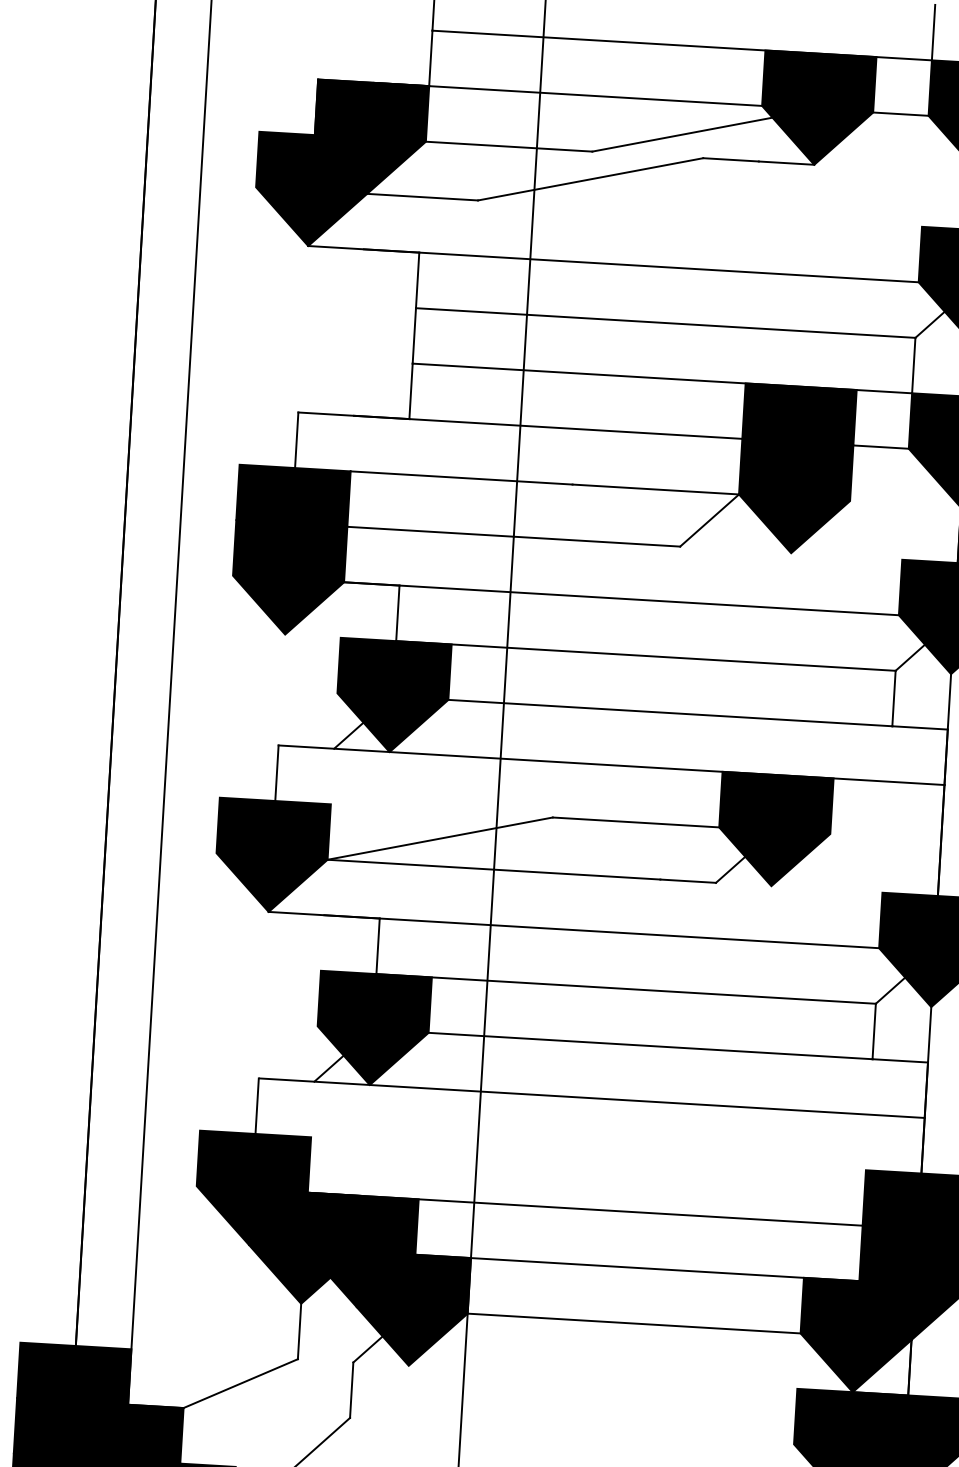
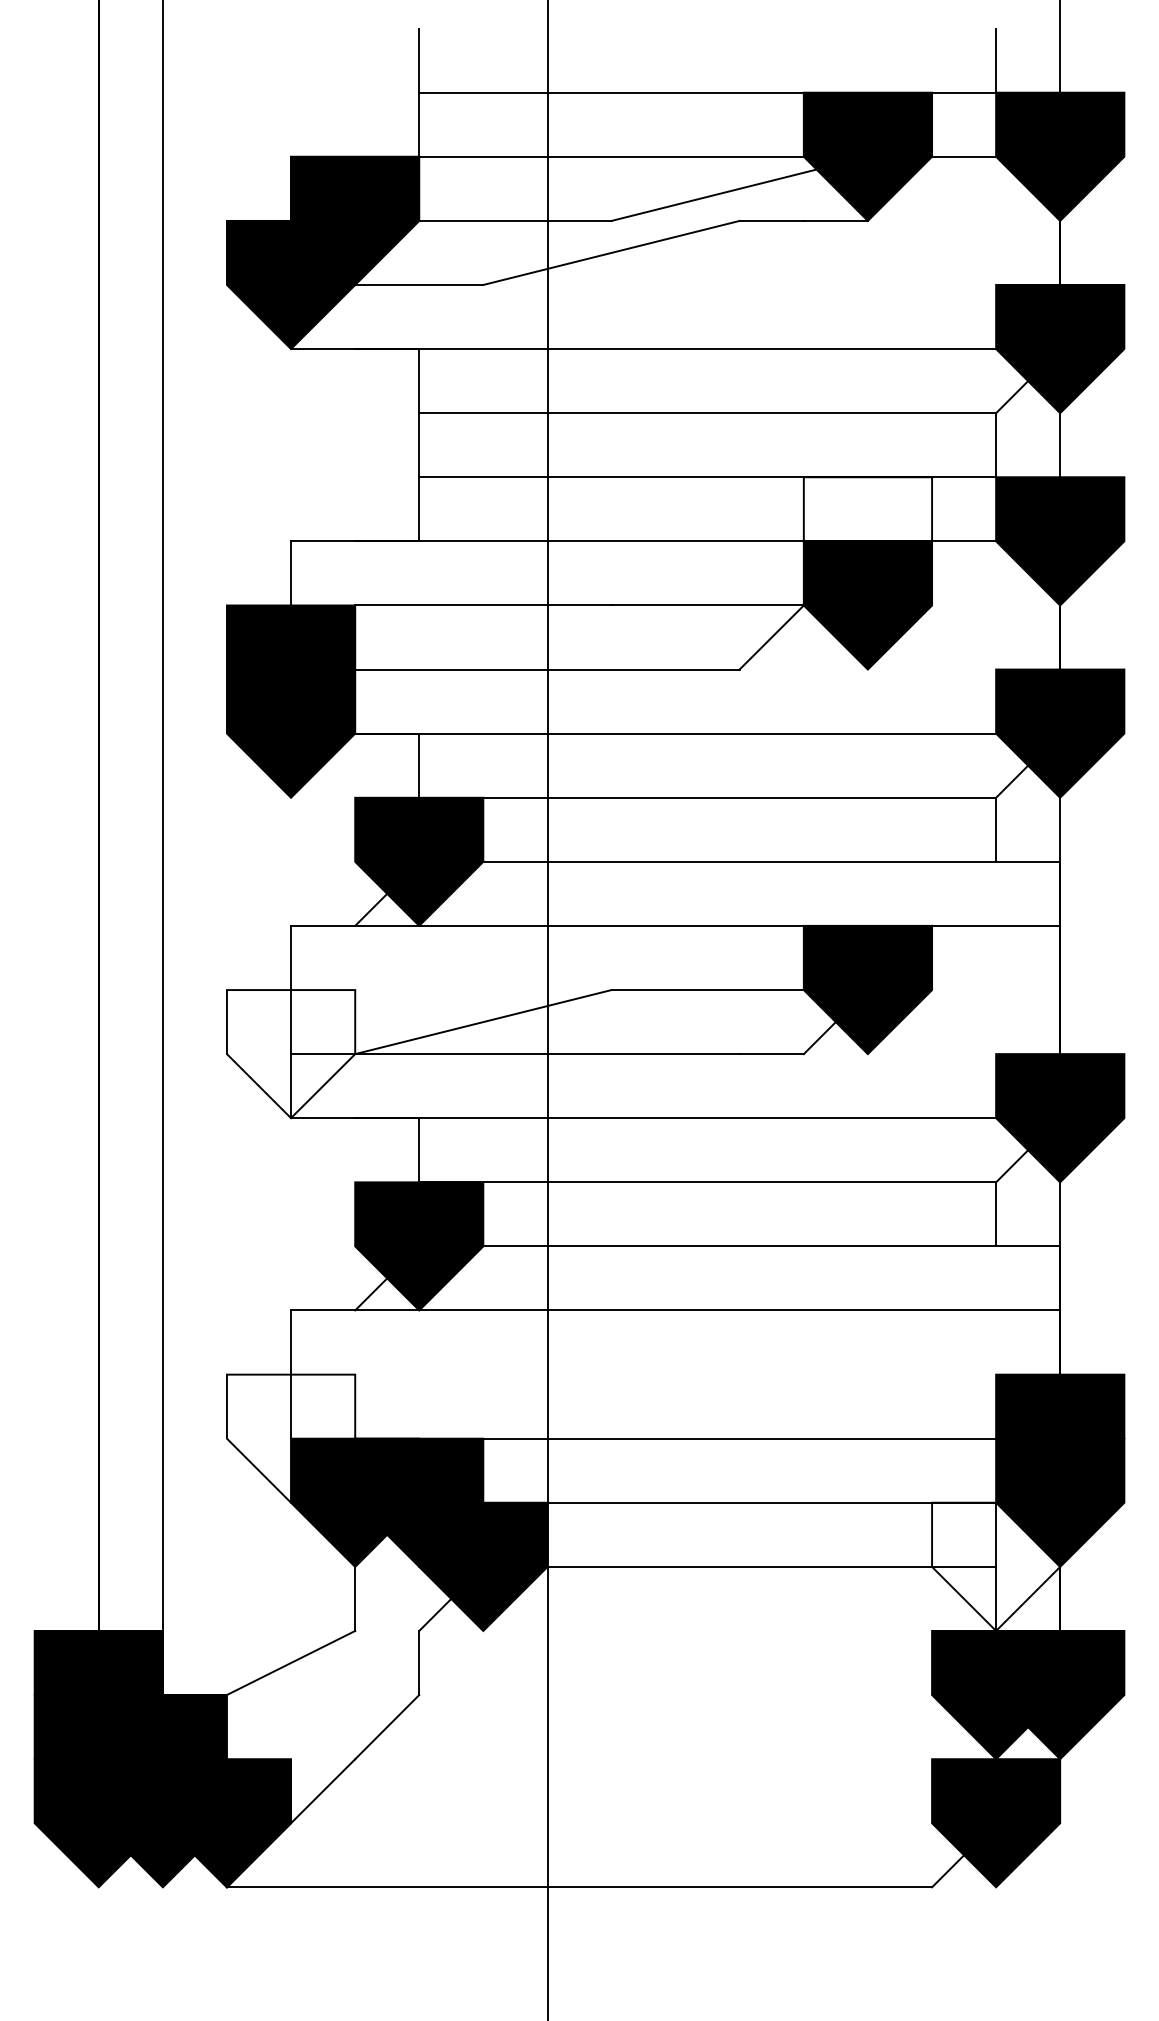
fill: (797, 442) -> (867, 541), removed
fill: (271, 856) -> (290, 1054), removed
fill: (251, 1189) -> (290, 1438), removed
fill: (856, 1336) -> (996, 1566), removed

